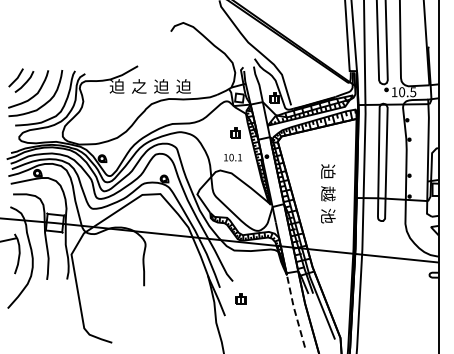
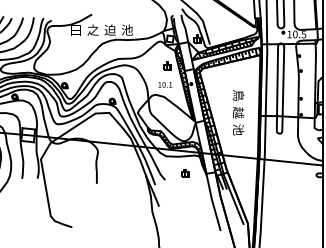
text: (116, 86) -> (75, 30), 迫 -> 田
text: (183, 86) -> (127, 30), 迫 -> 池
text: (327, 171) -> (237, 95), 迫 -> 鳥
part: (240, 298) -> (184, 173), moved
line: (294, 311) -> (212, 203), dashed -> solid

